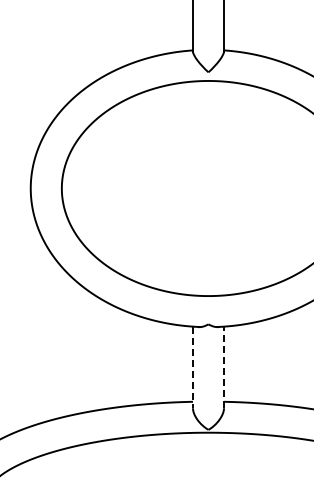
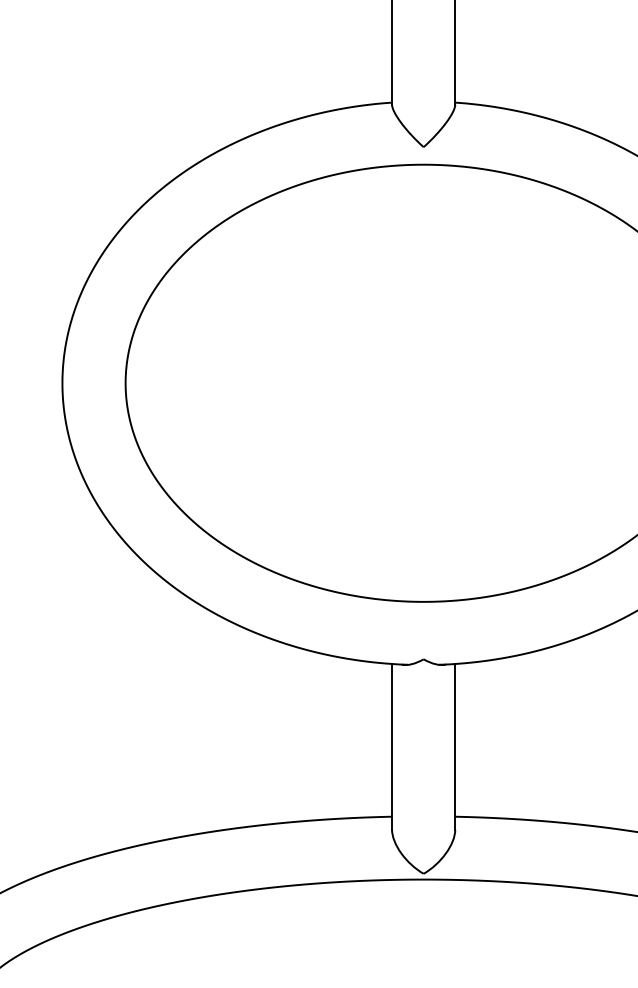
line: (192, 367) -> (391, 747), dashed -> solid
line: (224, 367) -> (456, 747), dashed -> solid

